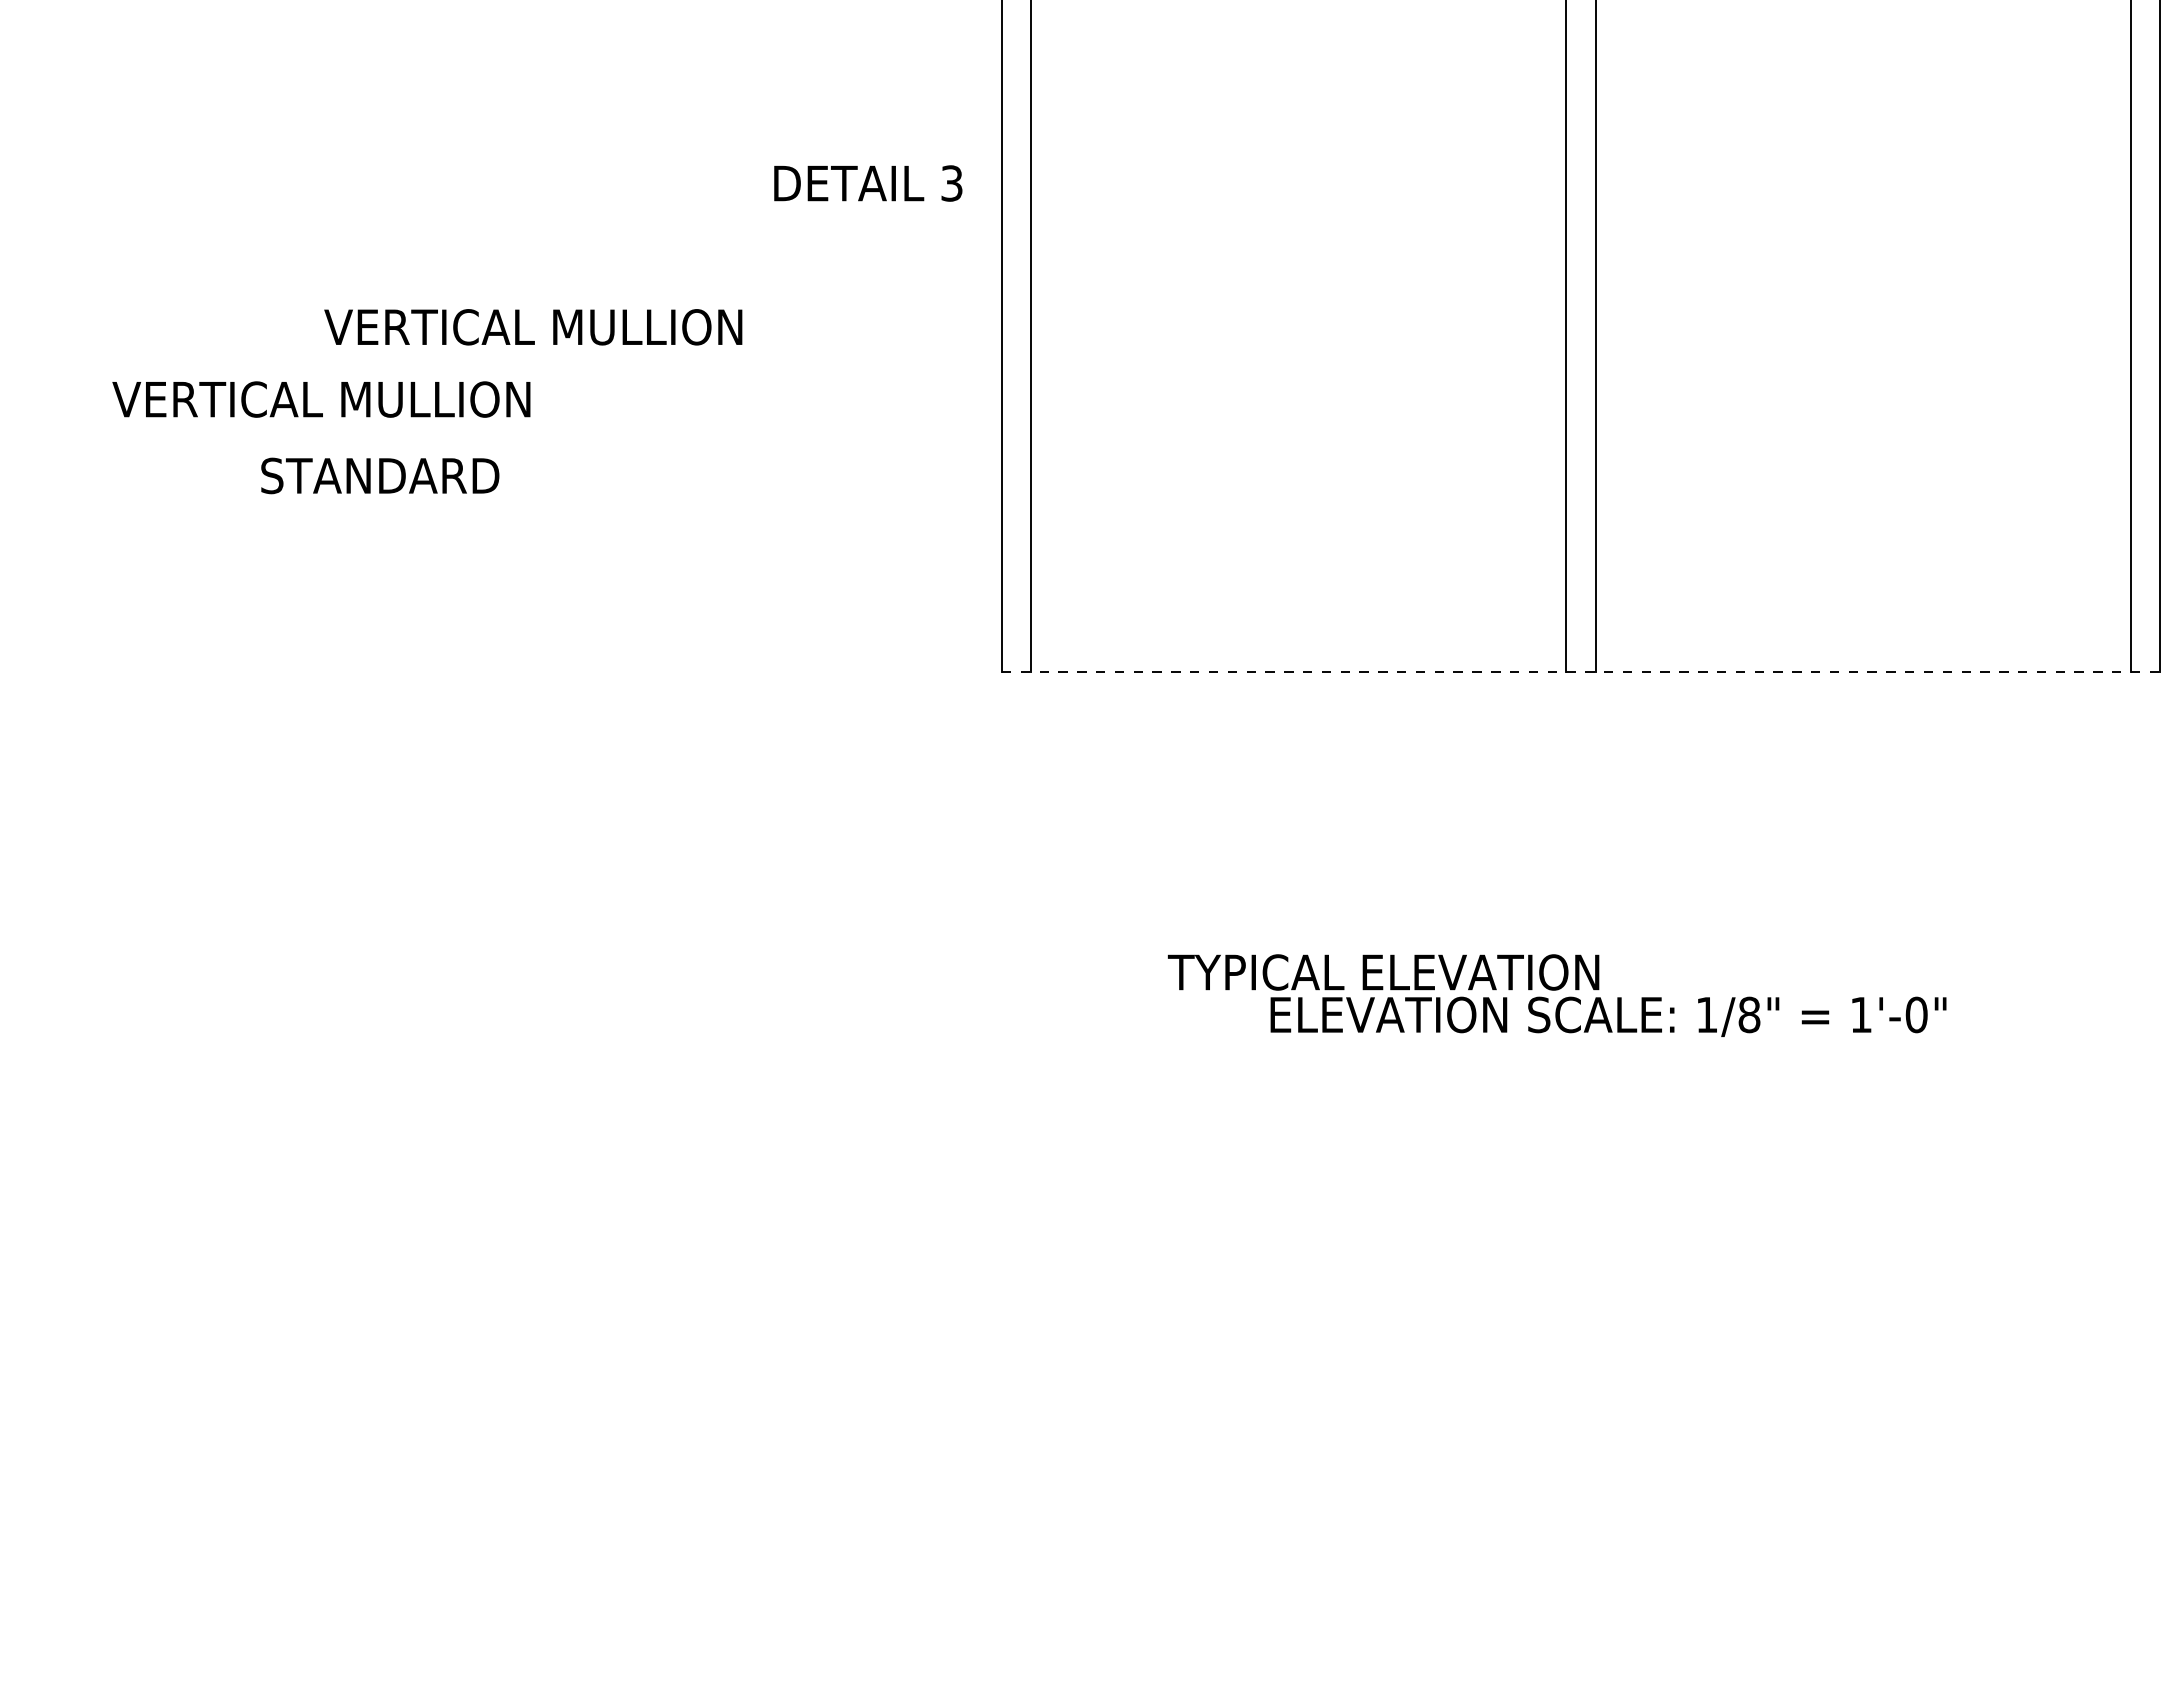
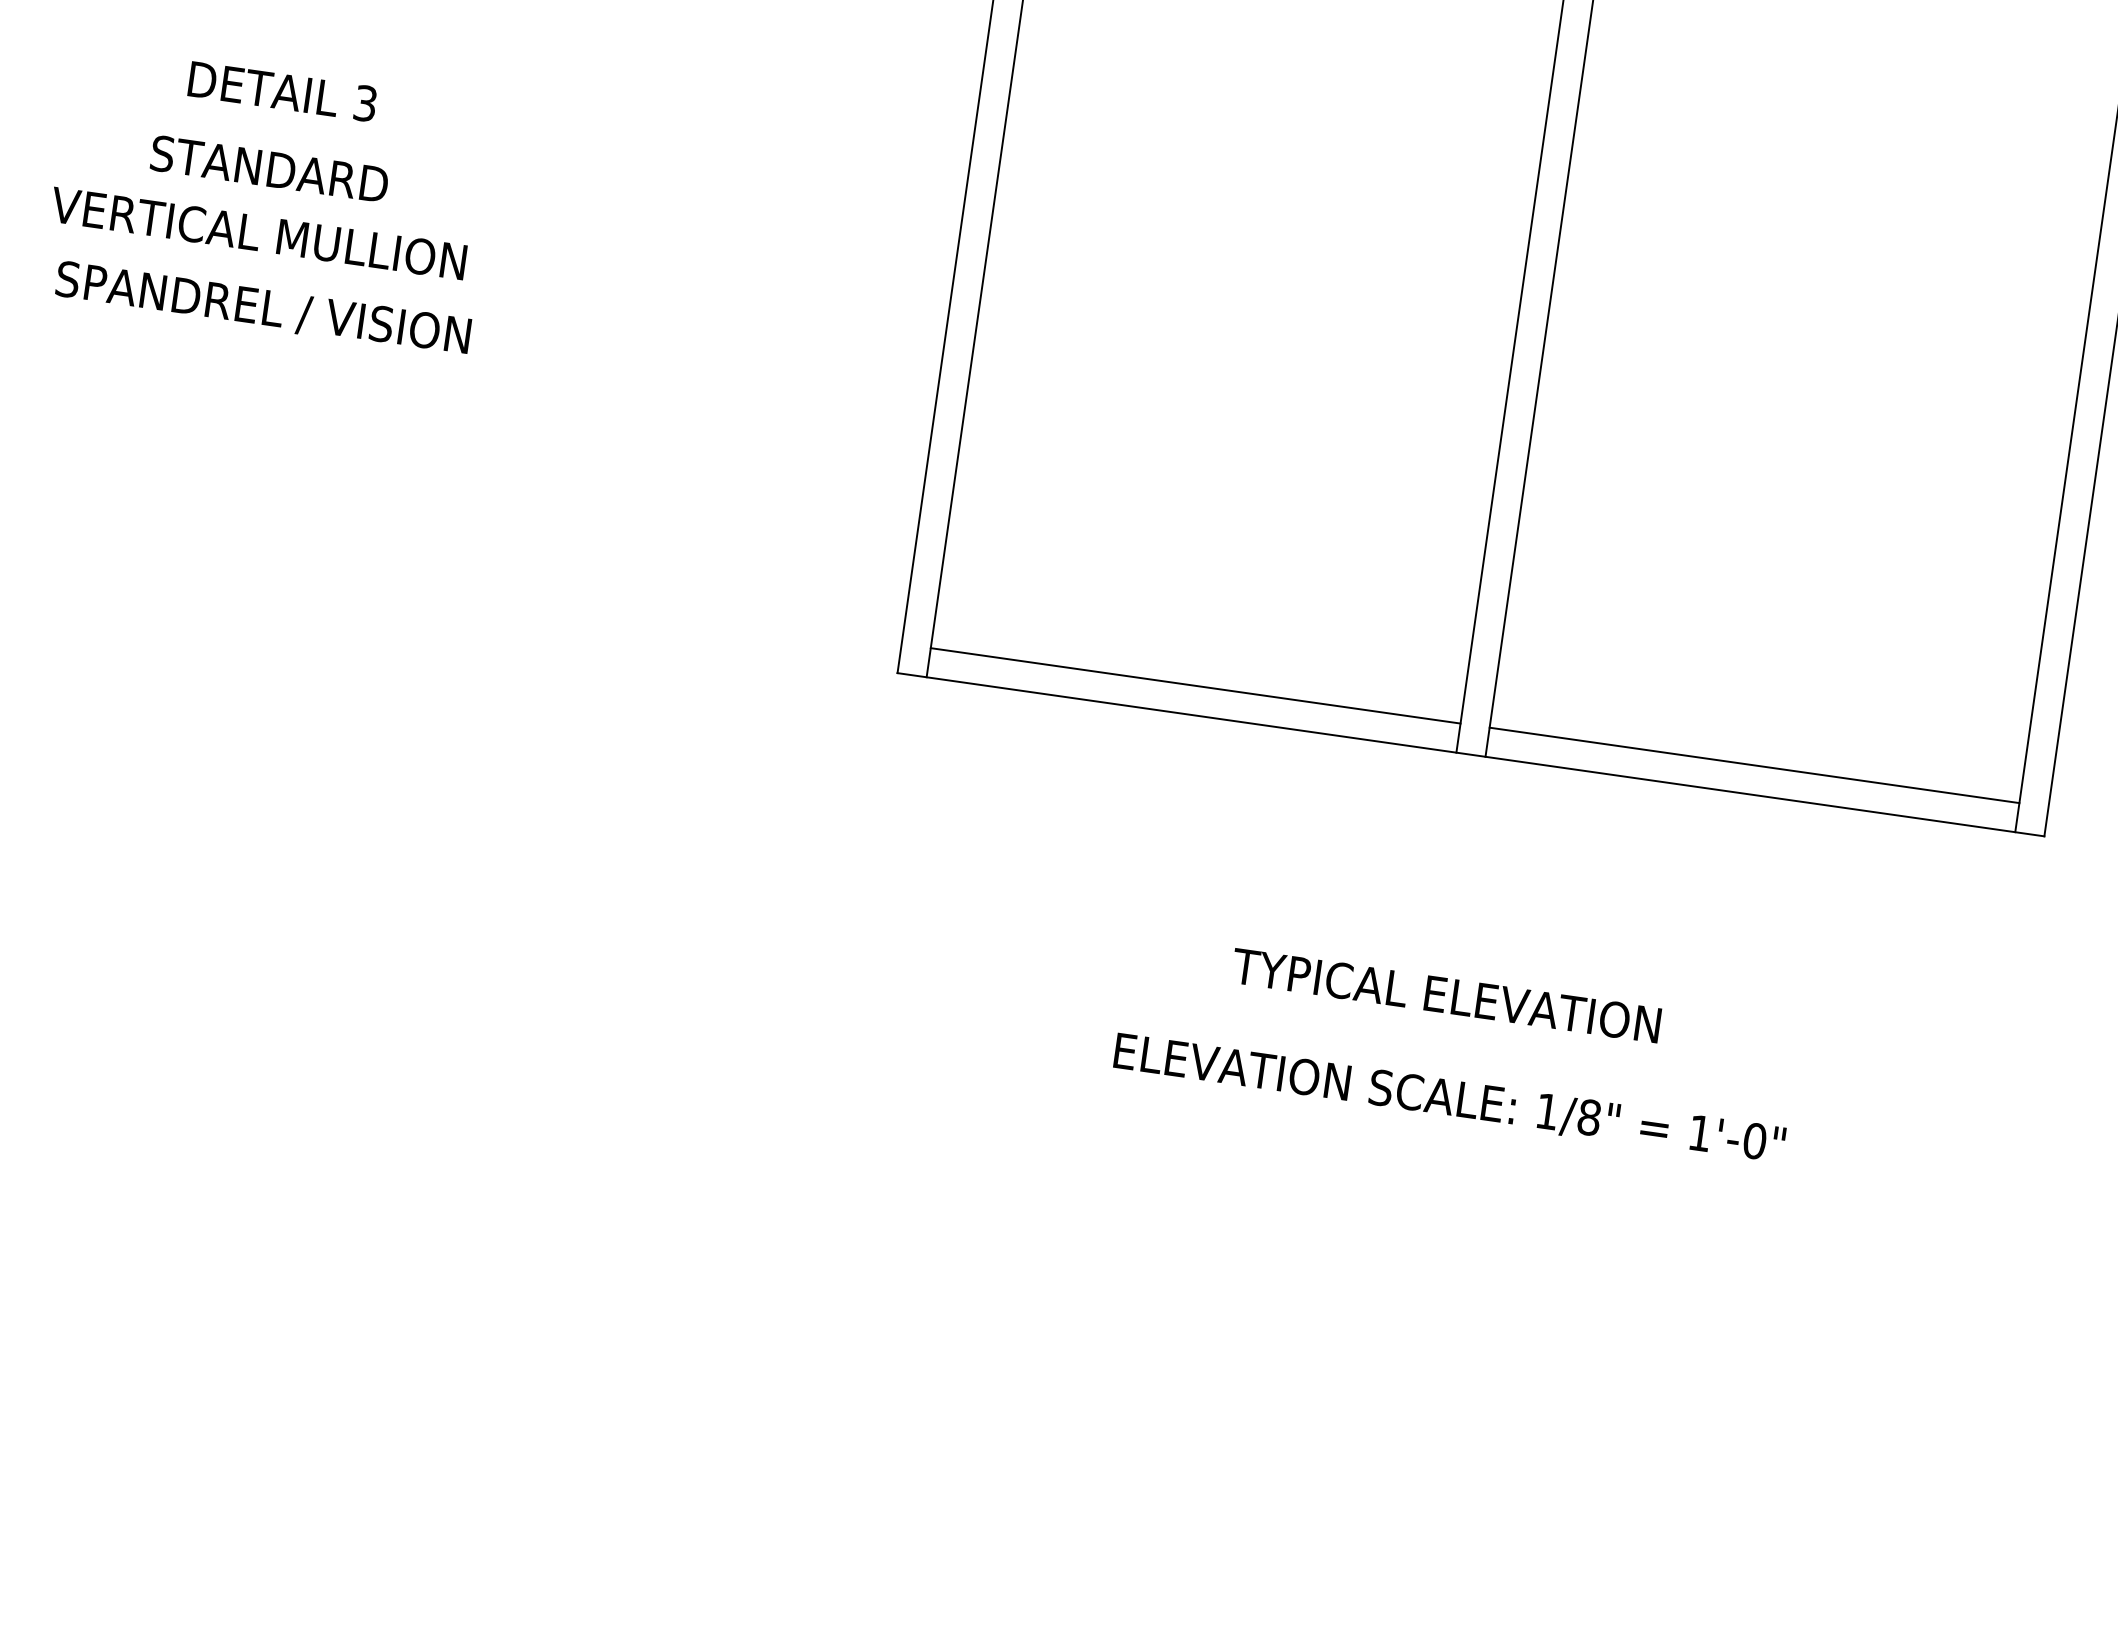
text: (868, 183) -> (282, 91), moved
text: (533, 327) -> (258, 233), moved
text: (321, 401) -> (262, 309), VERTICAL MULLION -> SPANDREL / VISION
text: (380, 475) -> (269, 168), moved
line: (1298, 643) -> (1195, 686), added
line: (1862, 643) -> (1753, 765), added
line: (1581, 672) -> (1471, 754), dashed -> solid
text: (1383, 972) -> (1446, 995), moved

